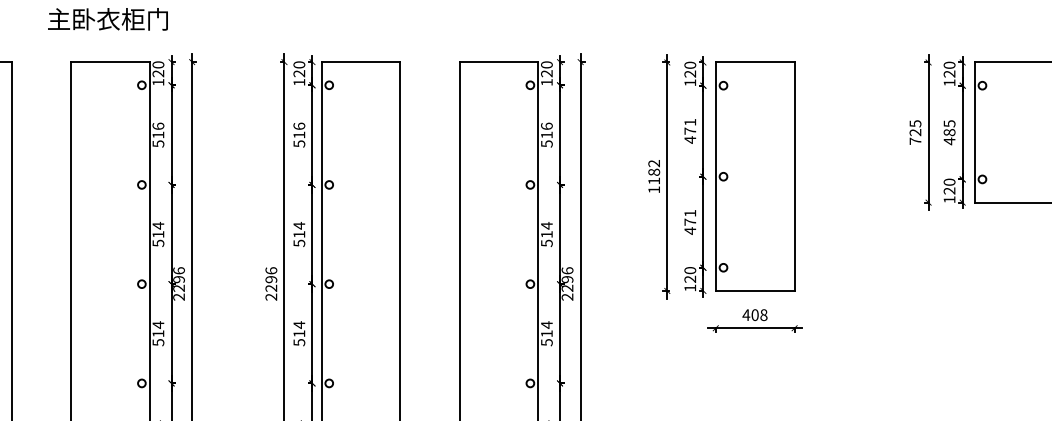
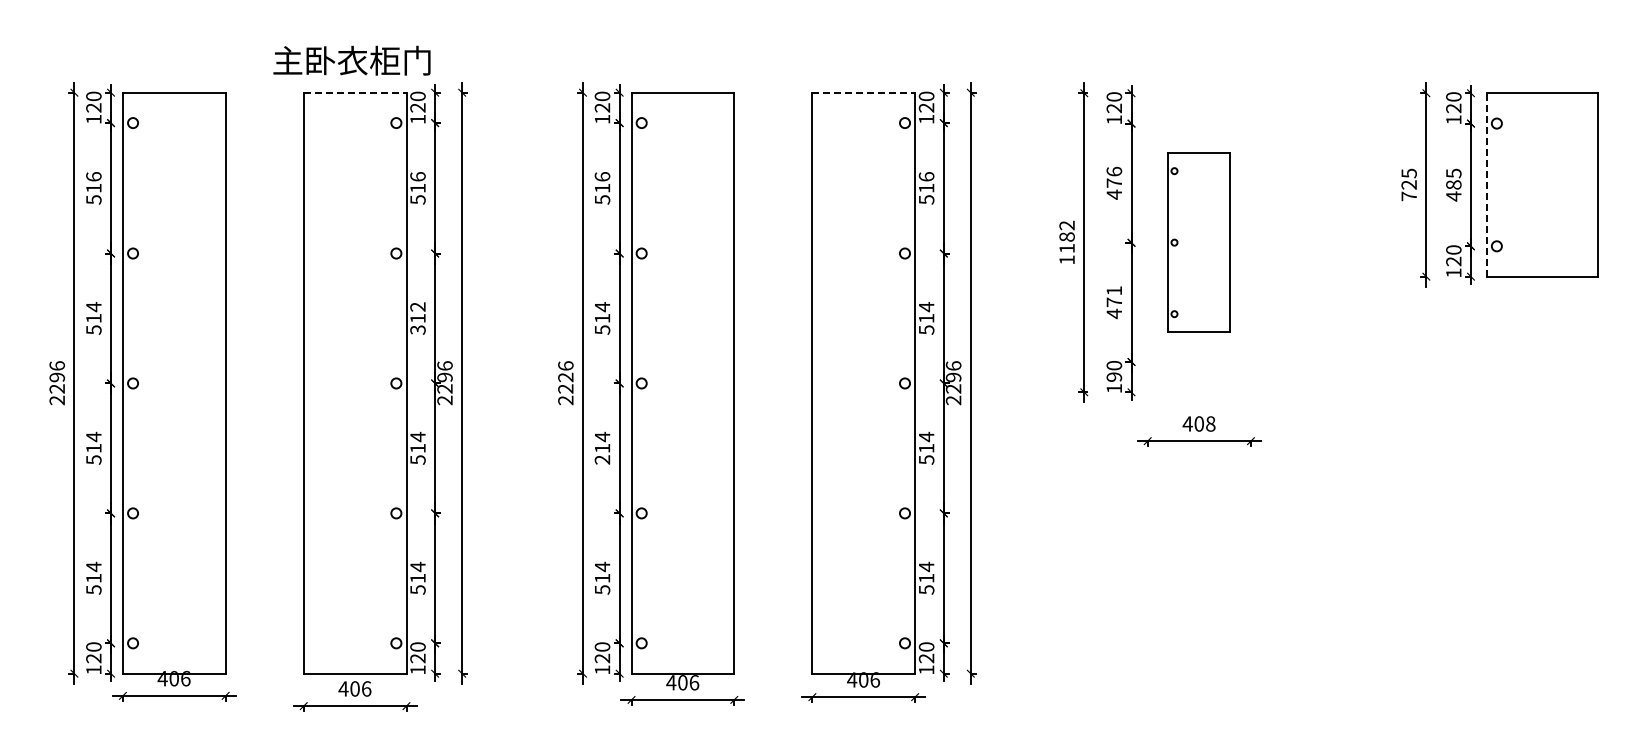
text: (107, 19) -> (351, 60), moved
line: (110, 61) -> (355, 92), solid -> dashed
line: (499, 61) -> (864, 92), solid -> dashed
text: (690, 122) -> (1114, 171), 471 -> 476
line: (974, 132) -> (1486, 184), solid -> dashed
part: (755, 176) -> (1199, 242), size x0.6
text: (158, 234) -> (417, 318), 514 -> 312
text: (690, 278) -> (1114, 376), 120 -> 190
text: (271, 279) -> (565, 377), 2296 -> 2226
text: (299, 342) -> (602, 459), 514 -> 214

